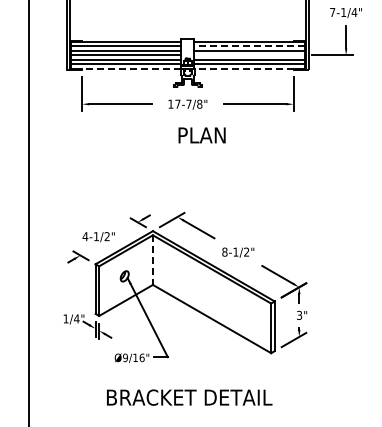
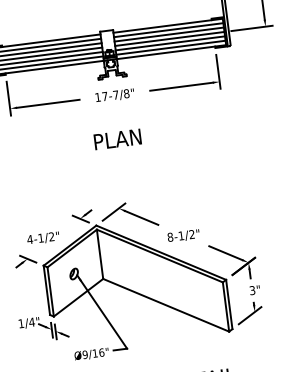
line: (249, 46) -> (168, 30), dashed -> solid
line: (249, 55) -> (169, 39), added
line: (131, 68) -> (54, 66), dashed -> solid
line: (243, 68) -> (165, 52), dashed -> solid
text: (201, 135) -> (117, 139), moved
line: (152, 260) -> (99, 254), dashed -> solid

